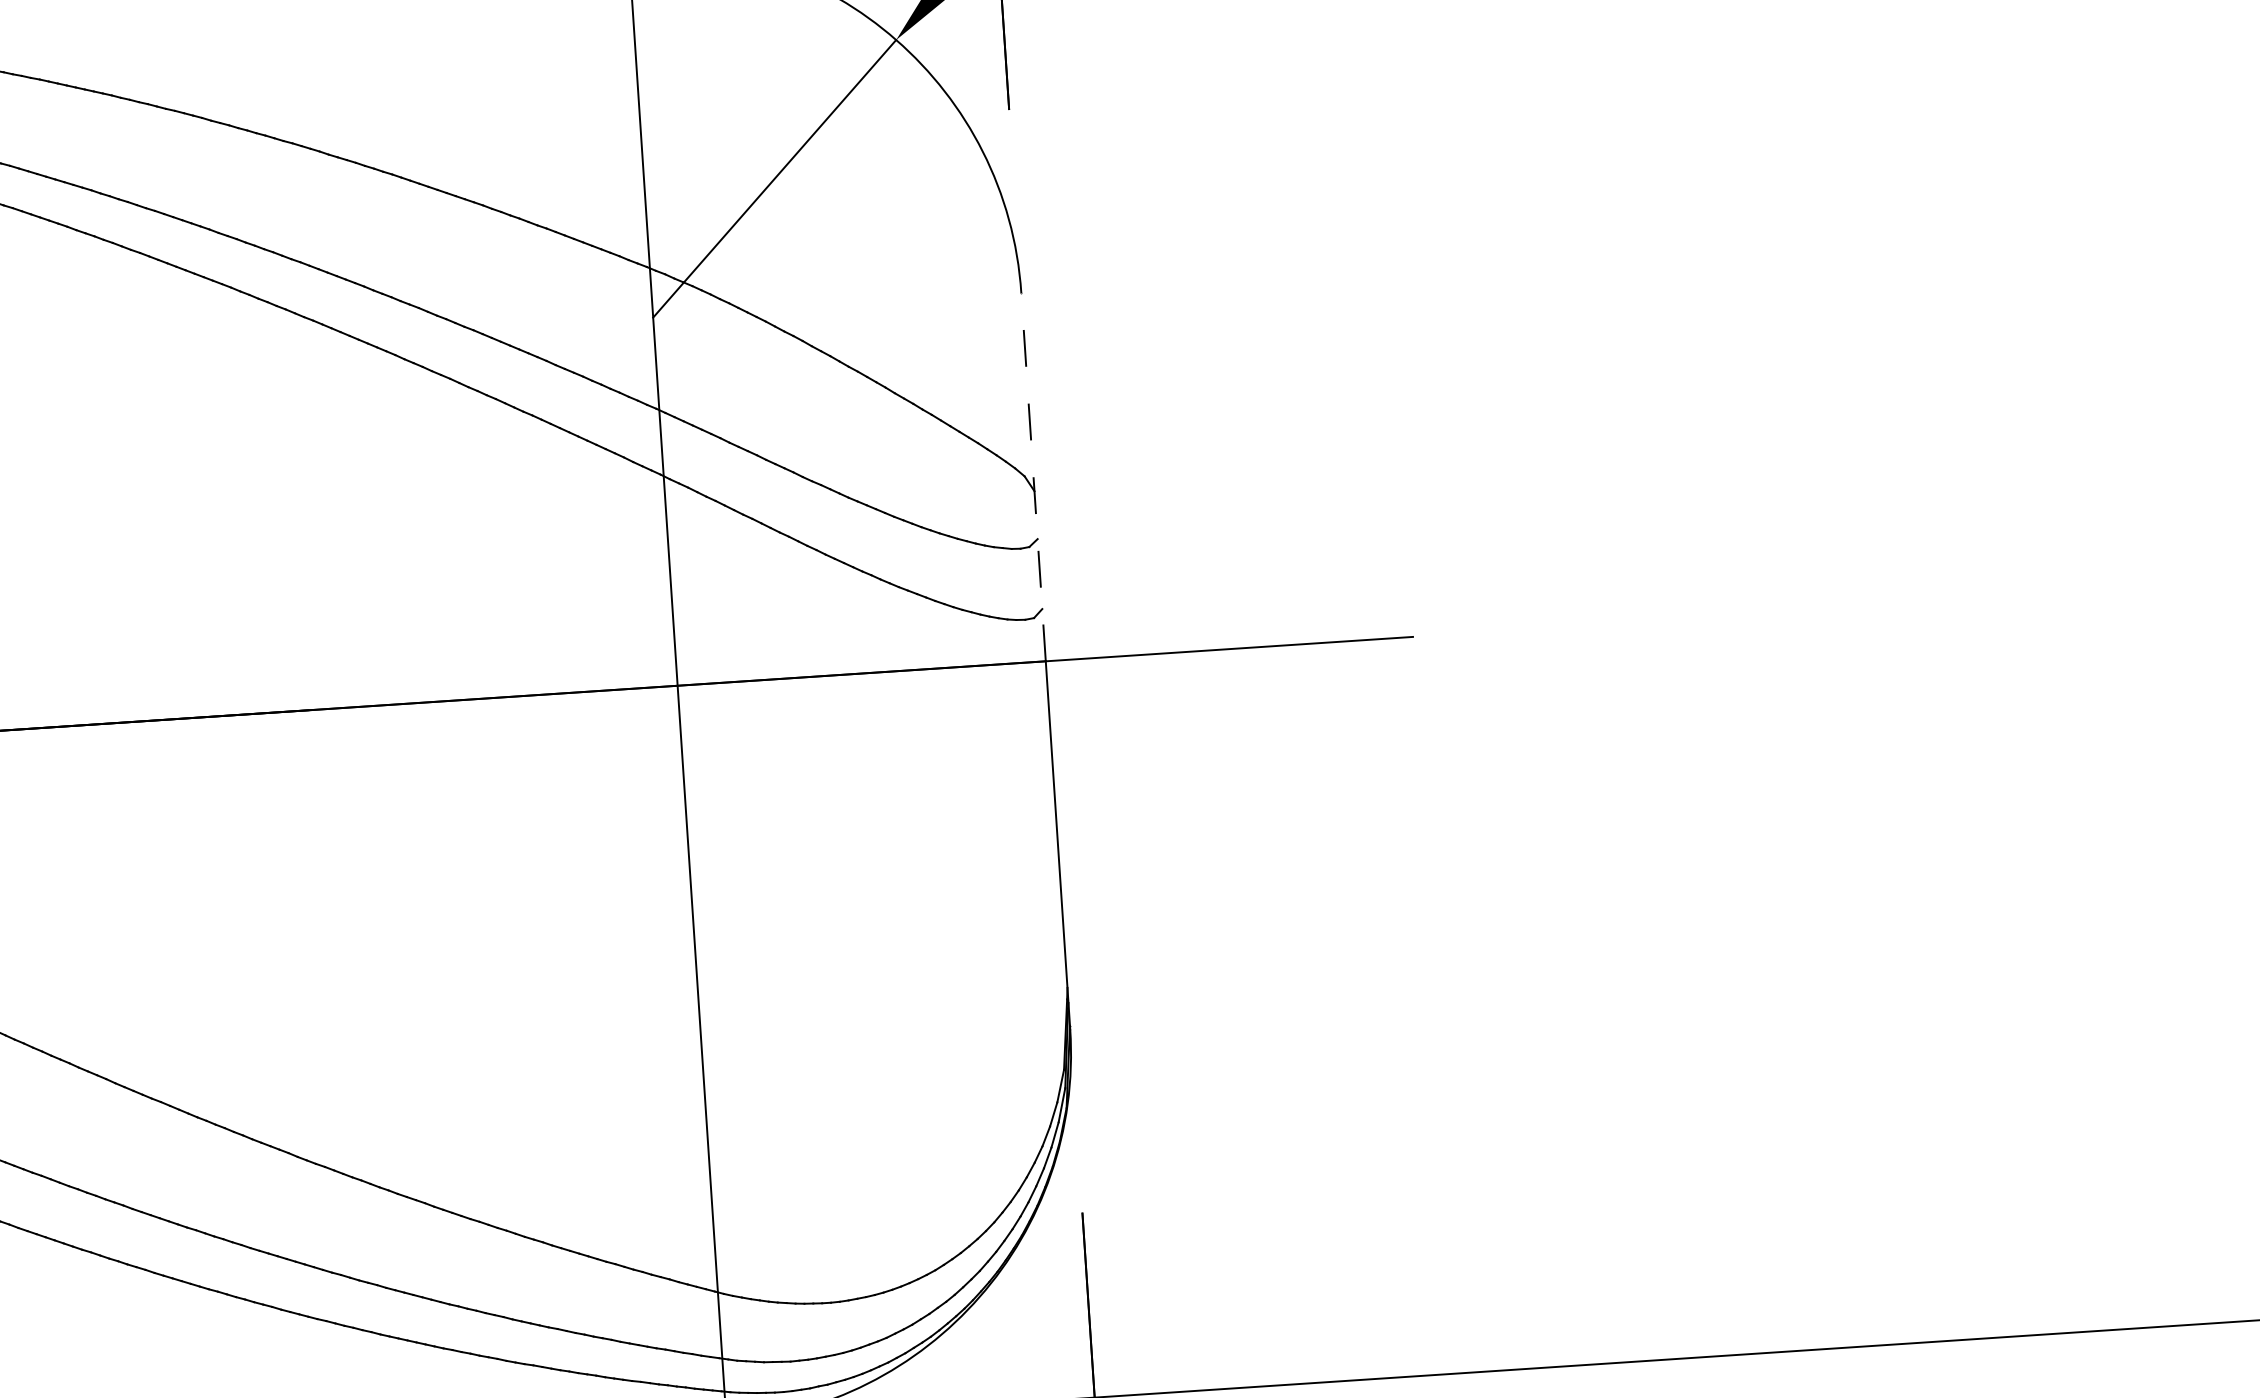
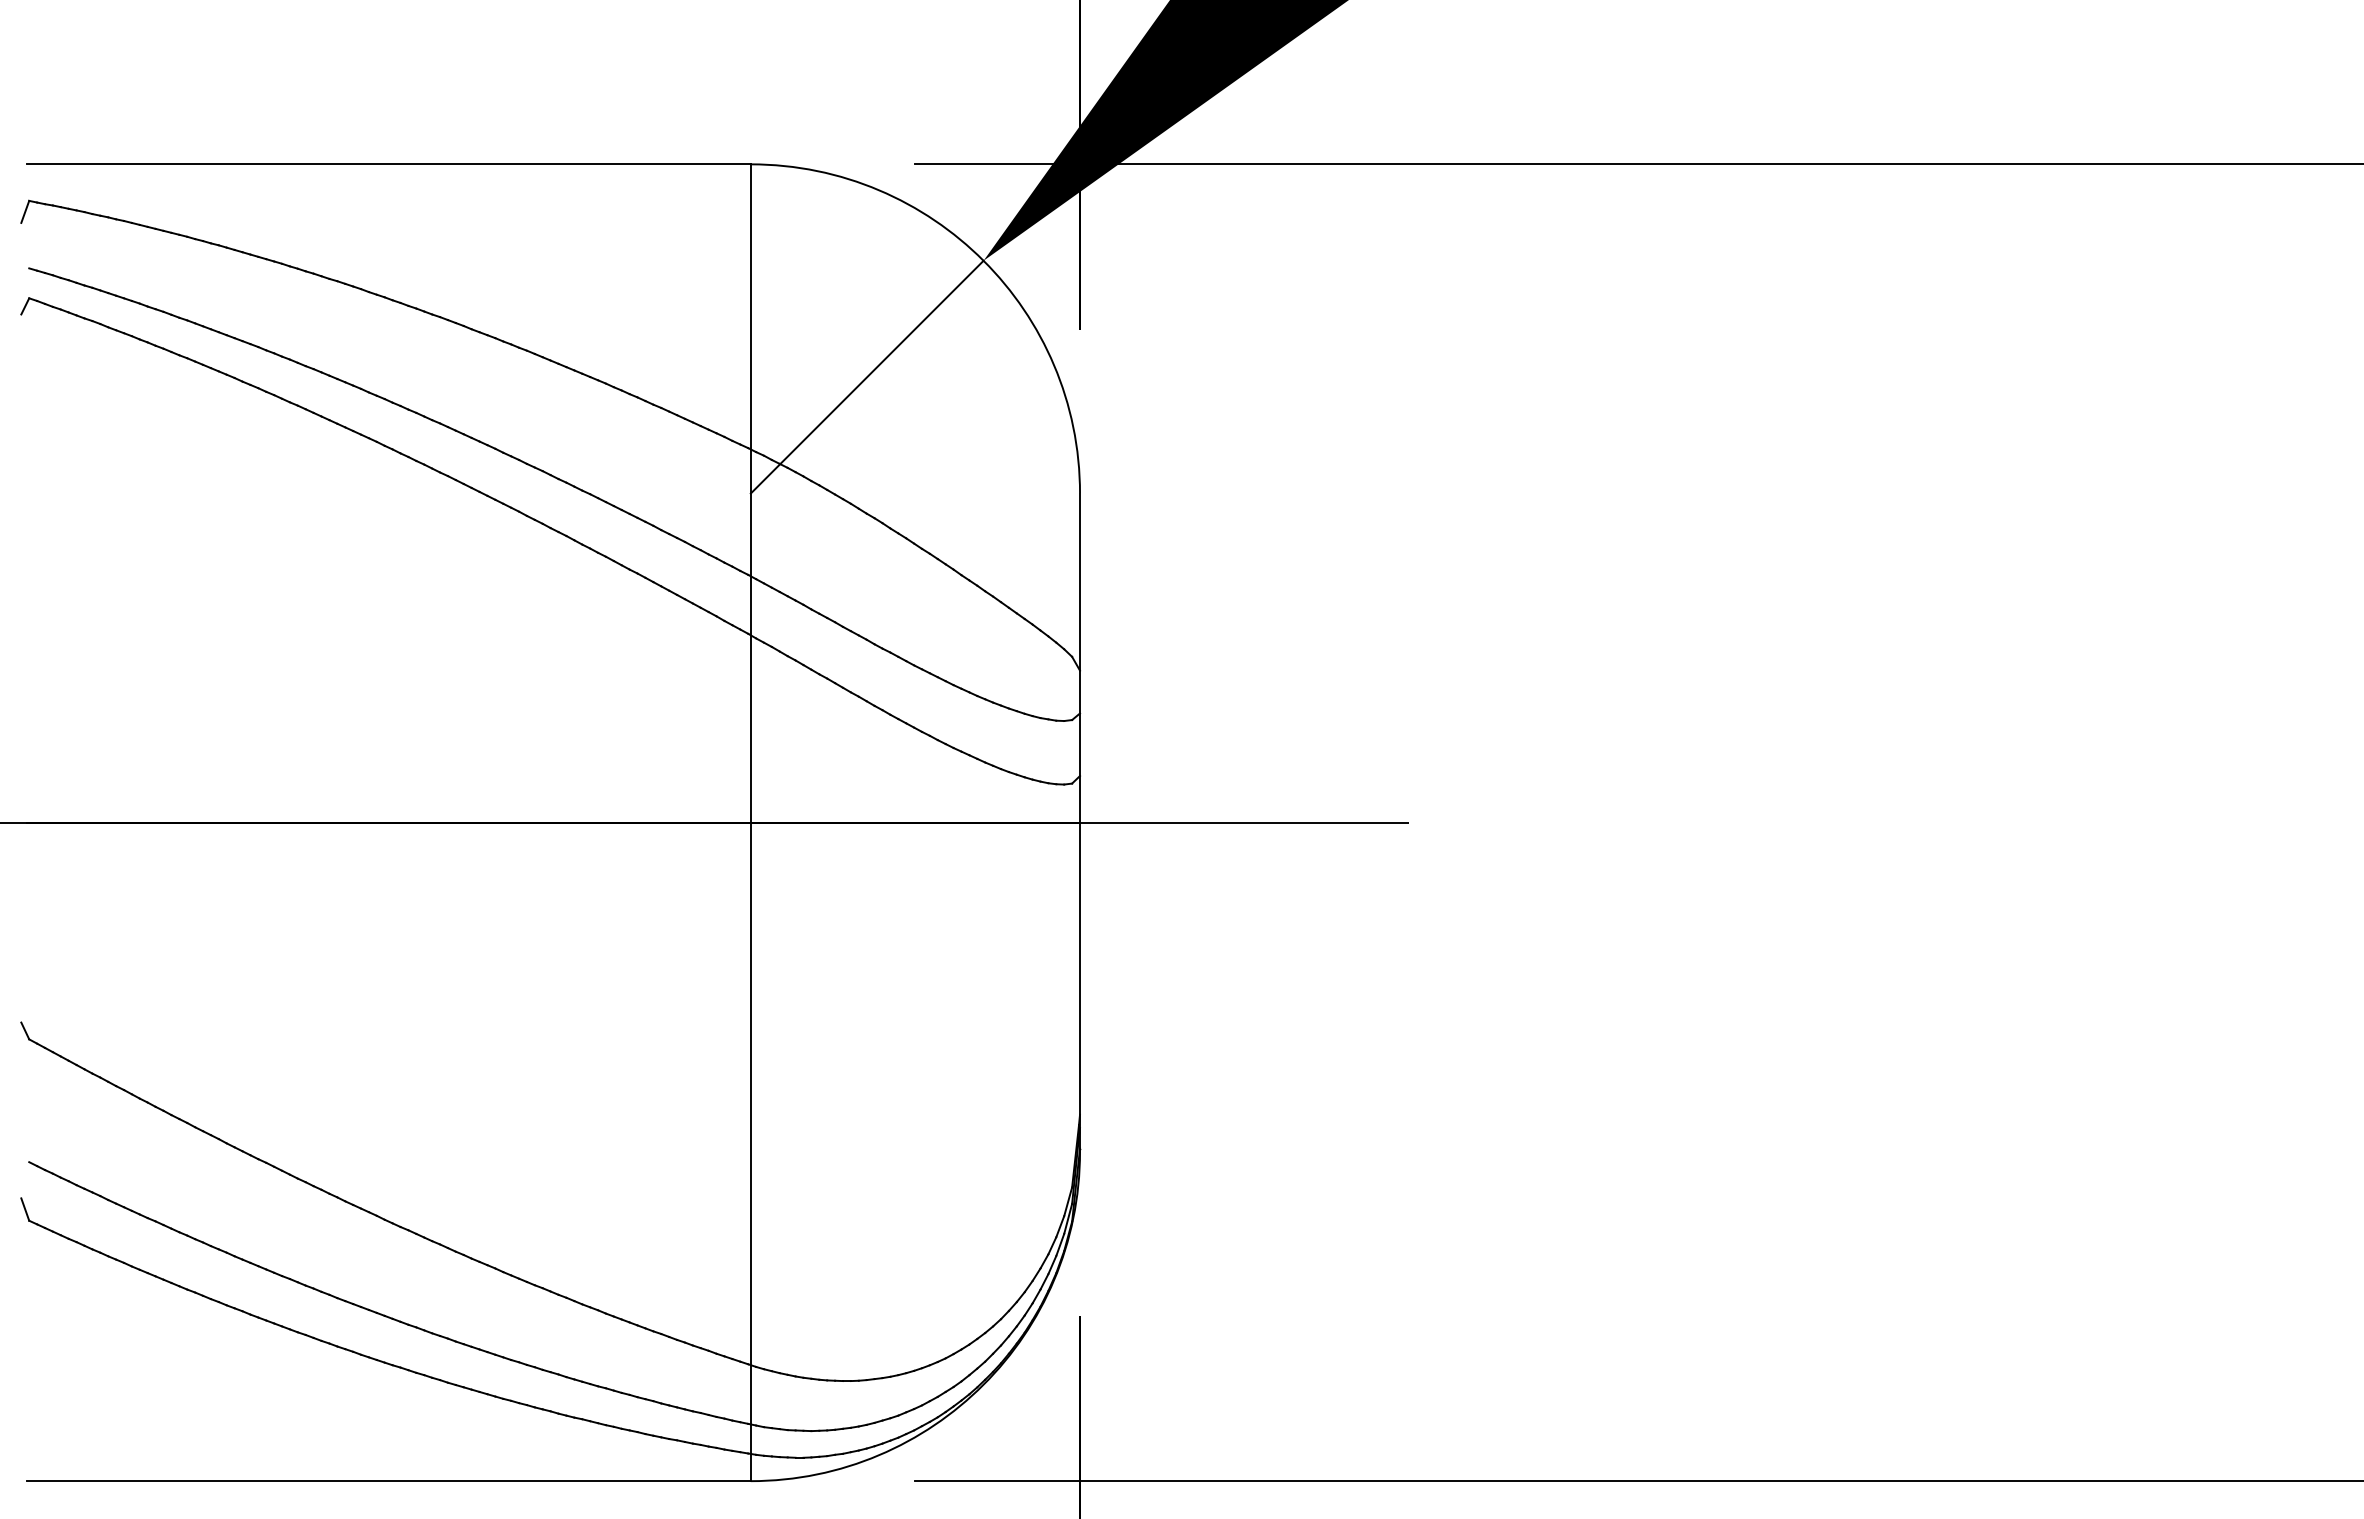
line: (1034, 477) -> (1080, 658), dashed -> solid

